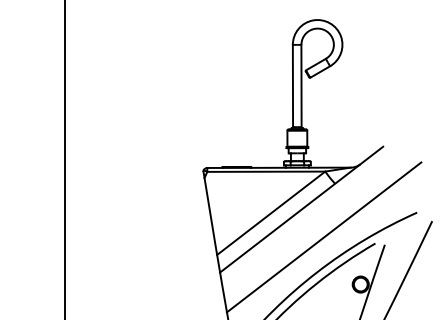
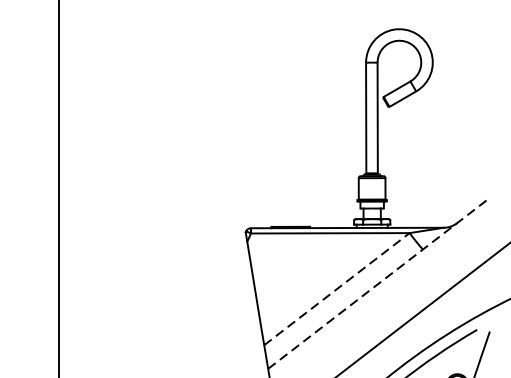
line: (301, 209) -> (377, 284), solid -> dashed
line: (271, 212) -> (337, 288), solid -> dashed

